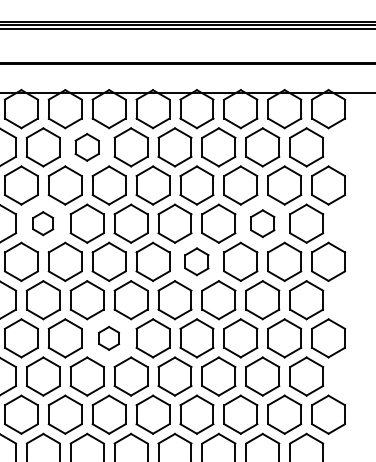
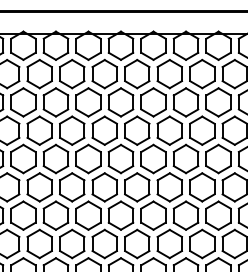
part: (86, 147) -> (71, 74), size x1.43
part: (42, 223) -> (39, 130), size x1.67
part: (262, 223) -> (202, 130), size x1.43
part: (196, 261) -> (153, 158), size x1.43
part: (108, 338) -> (87, 215), size x1.67

